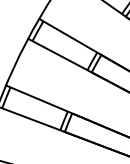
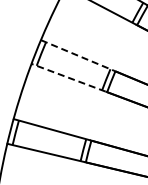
line: (69, 36) -> (77, 55), solid -> dashed
line: (59, 55) -> (68, 77), solid -> dashed

